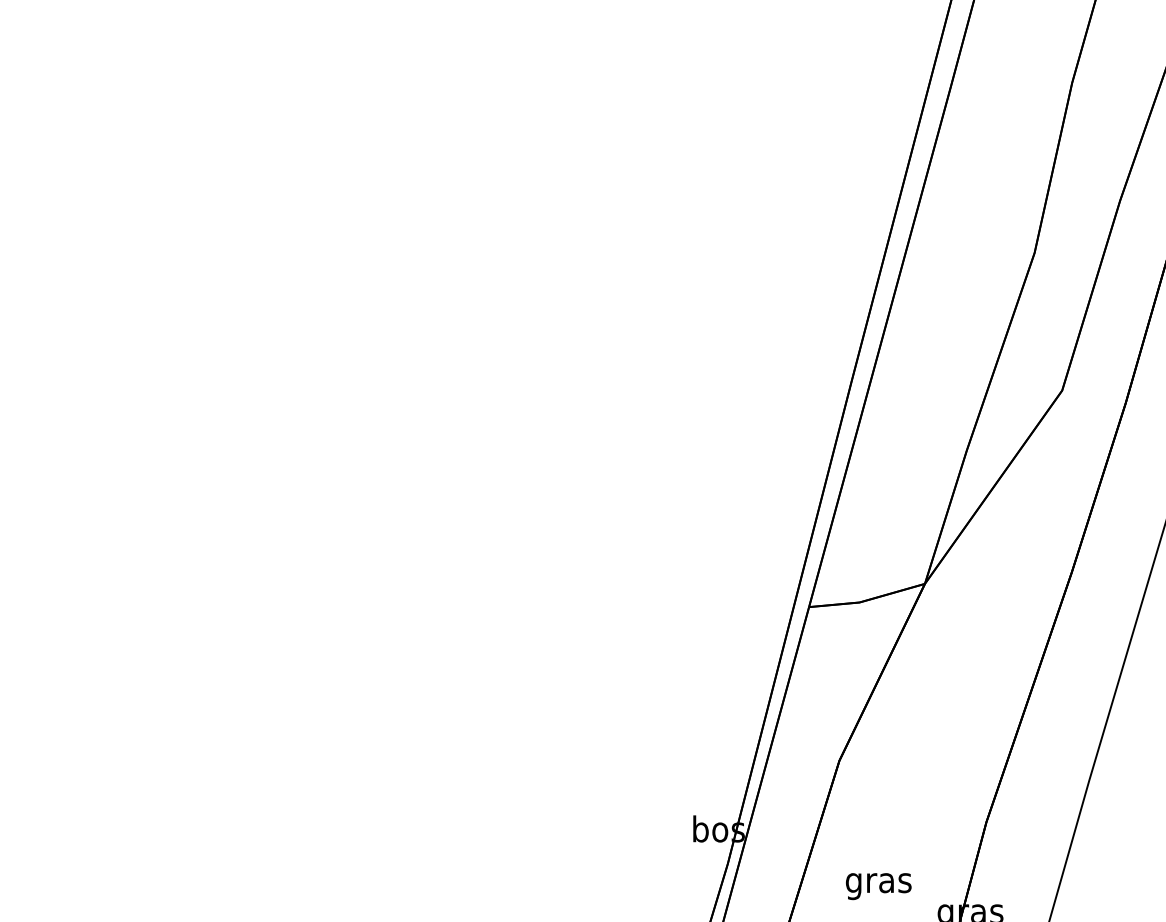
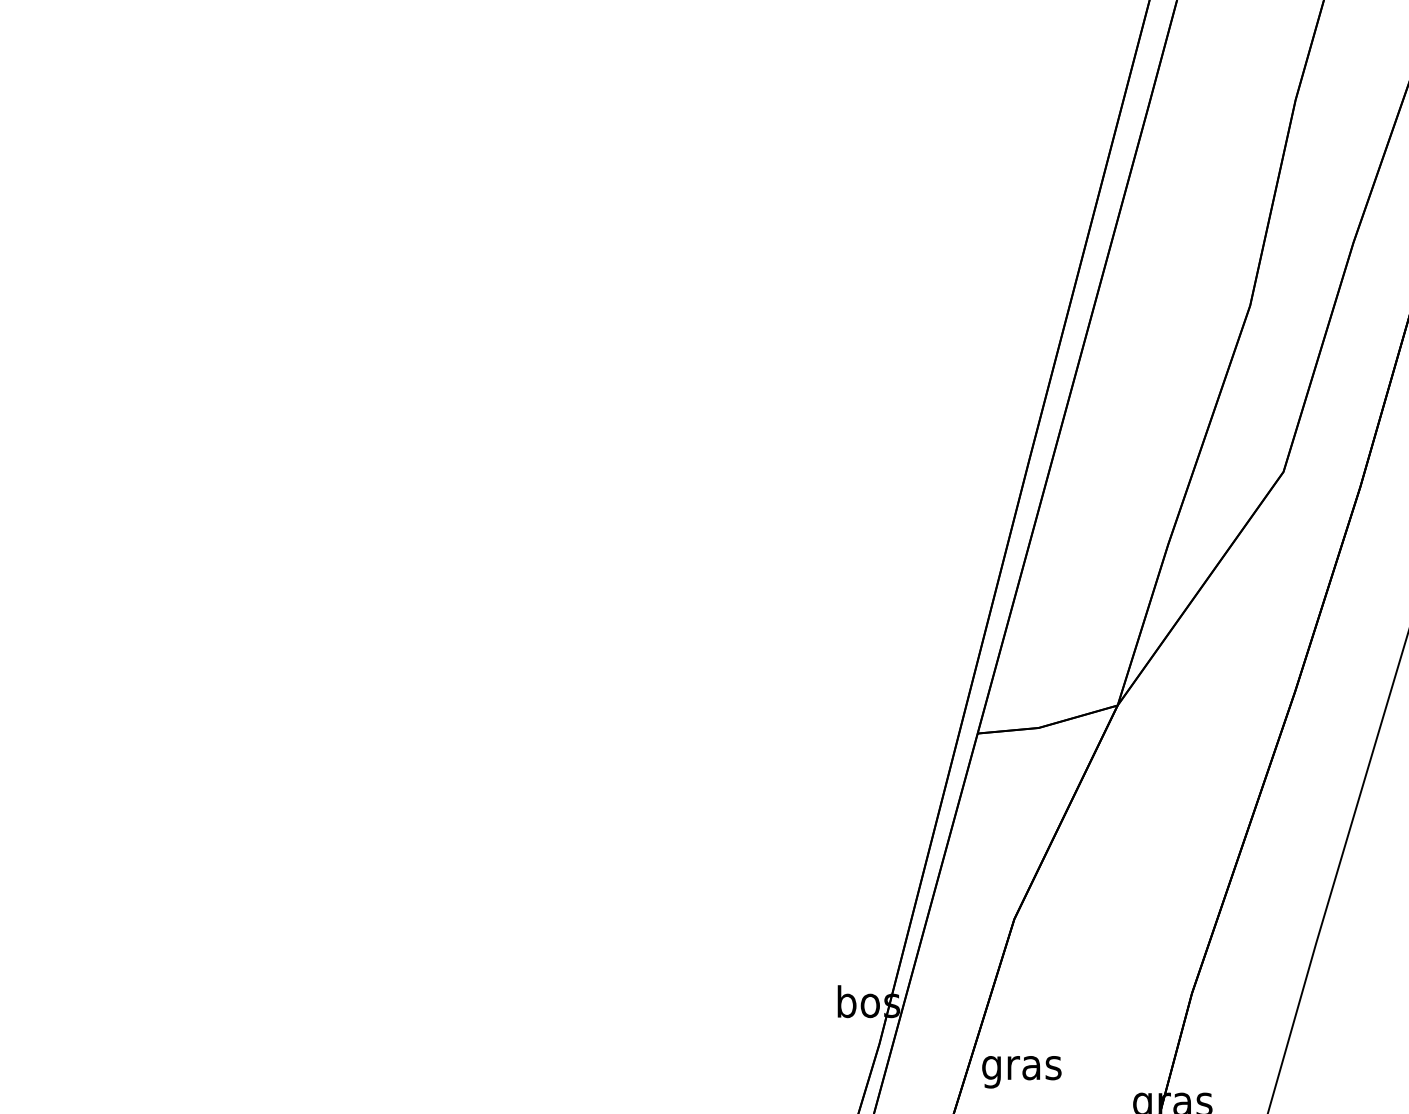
text: (878, 886) -> (1021, 1072), moved

